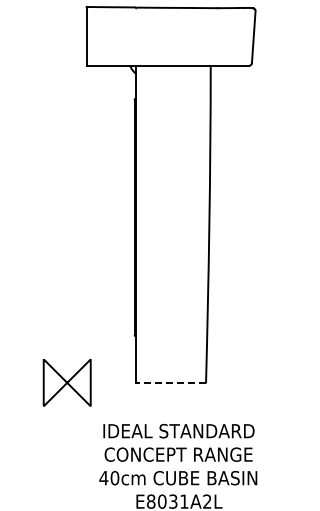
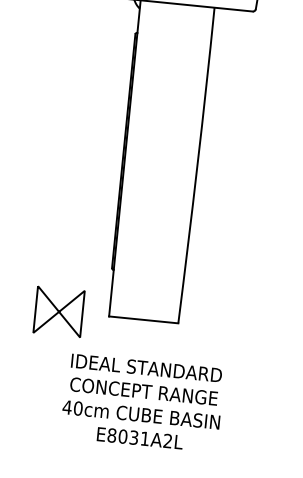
part: (66, 382) -> (58, 311), moved
line: (171, 383) -> (143, 319), dashed -> solid

